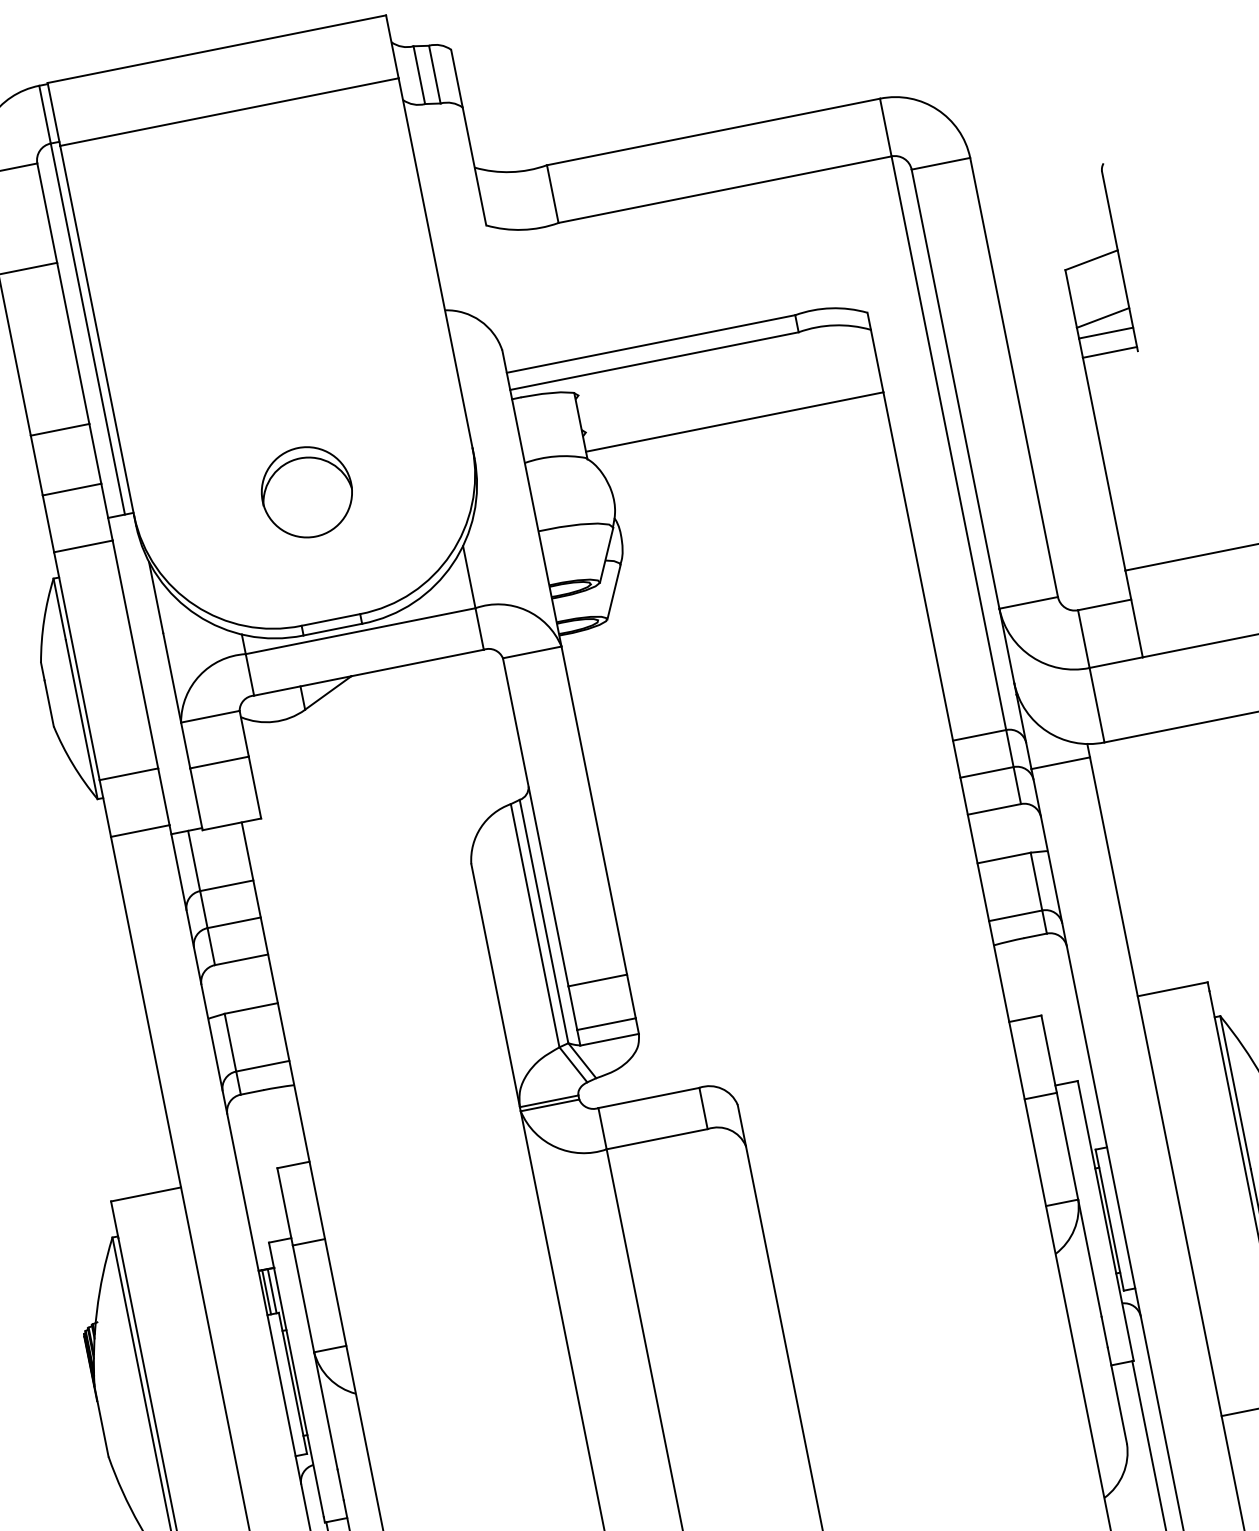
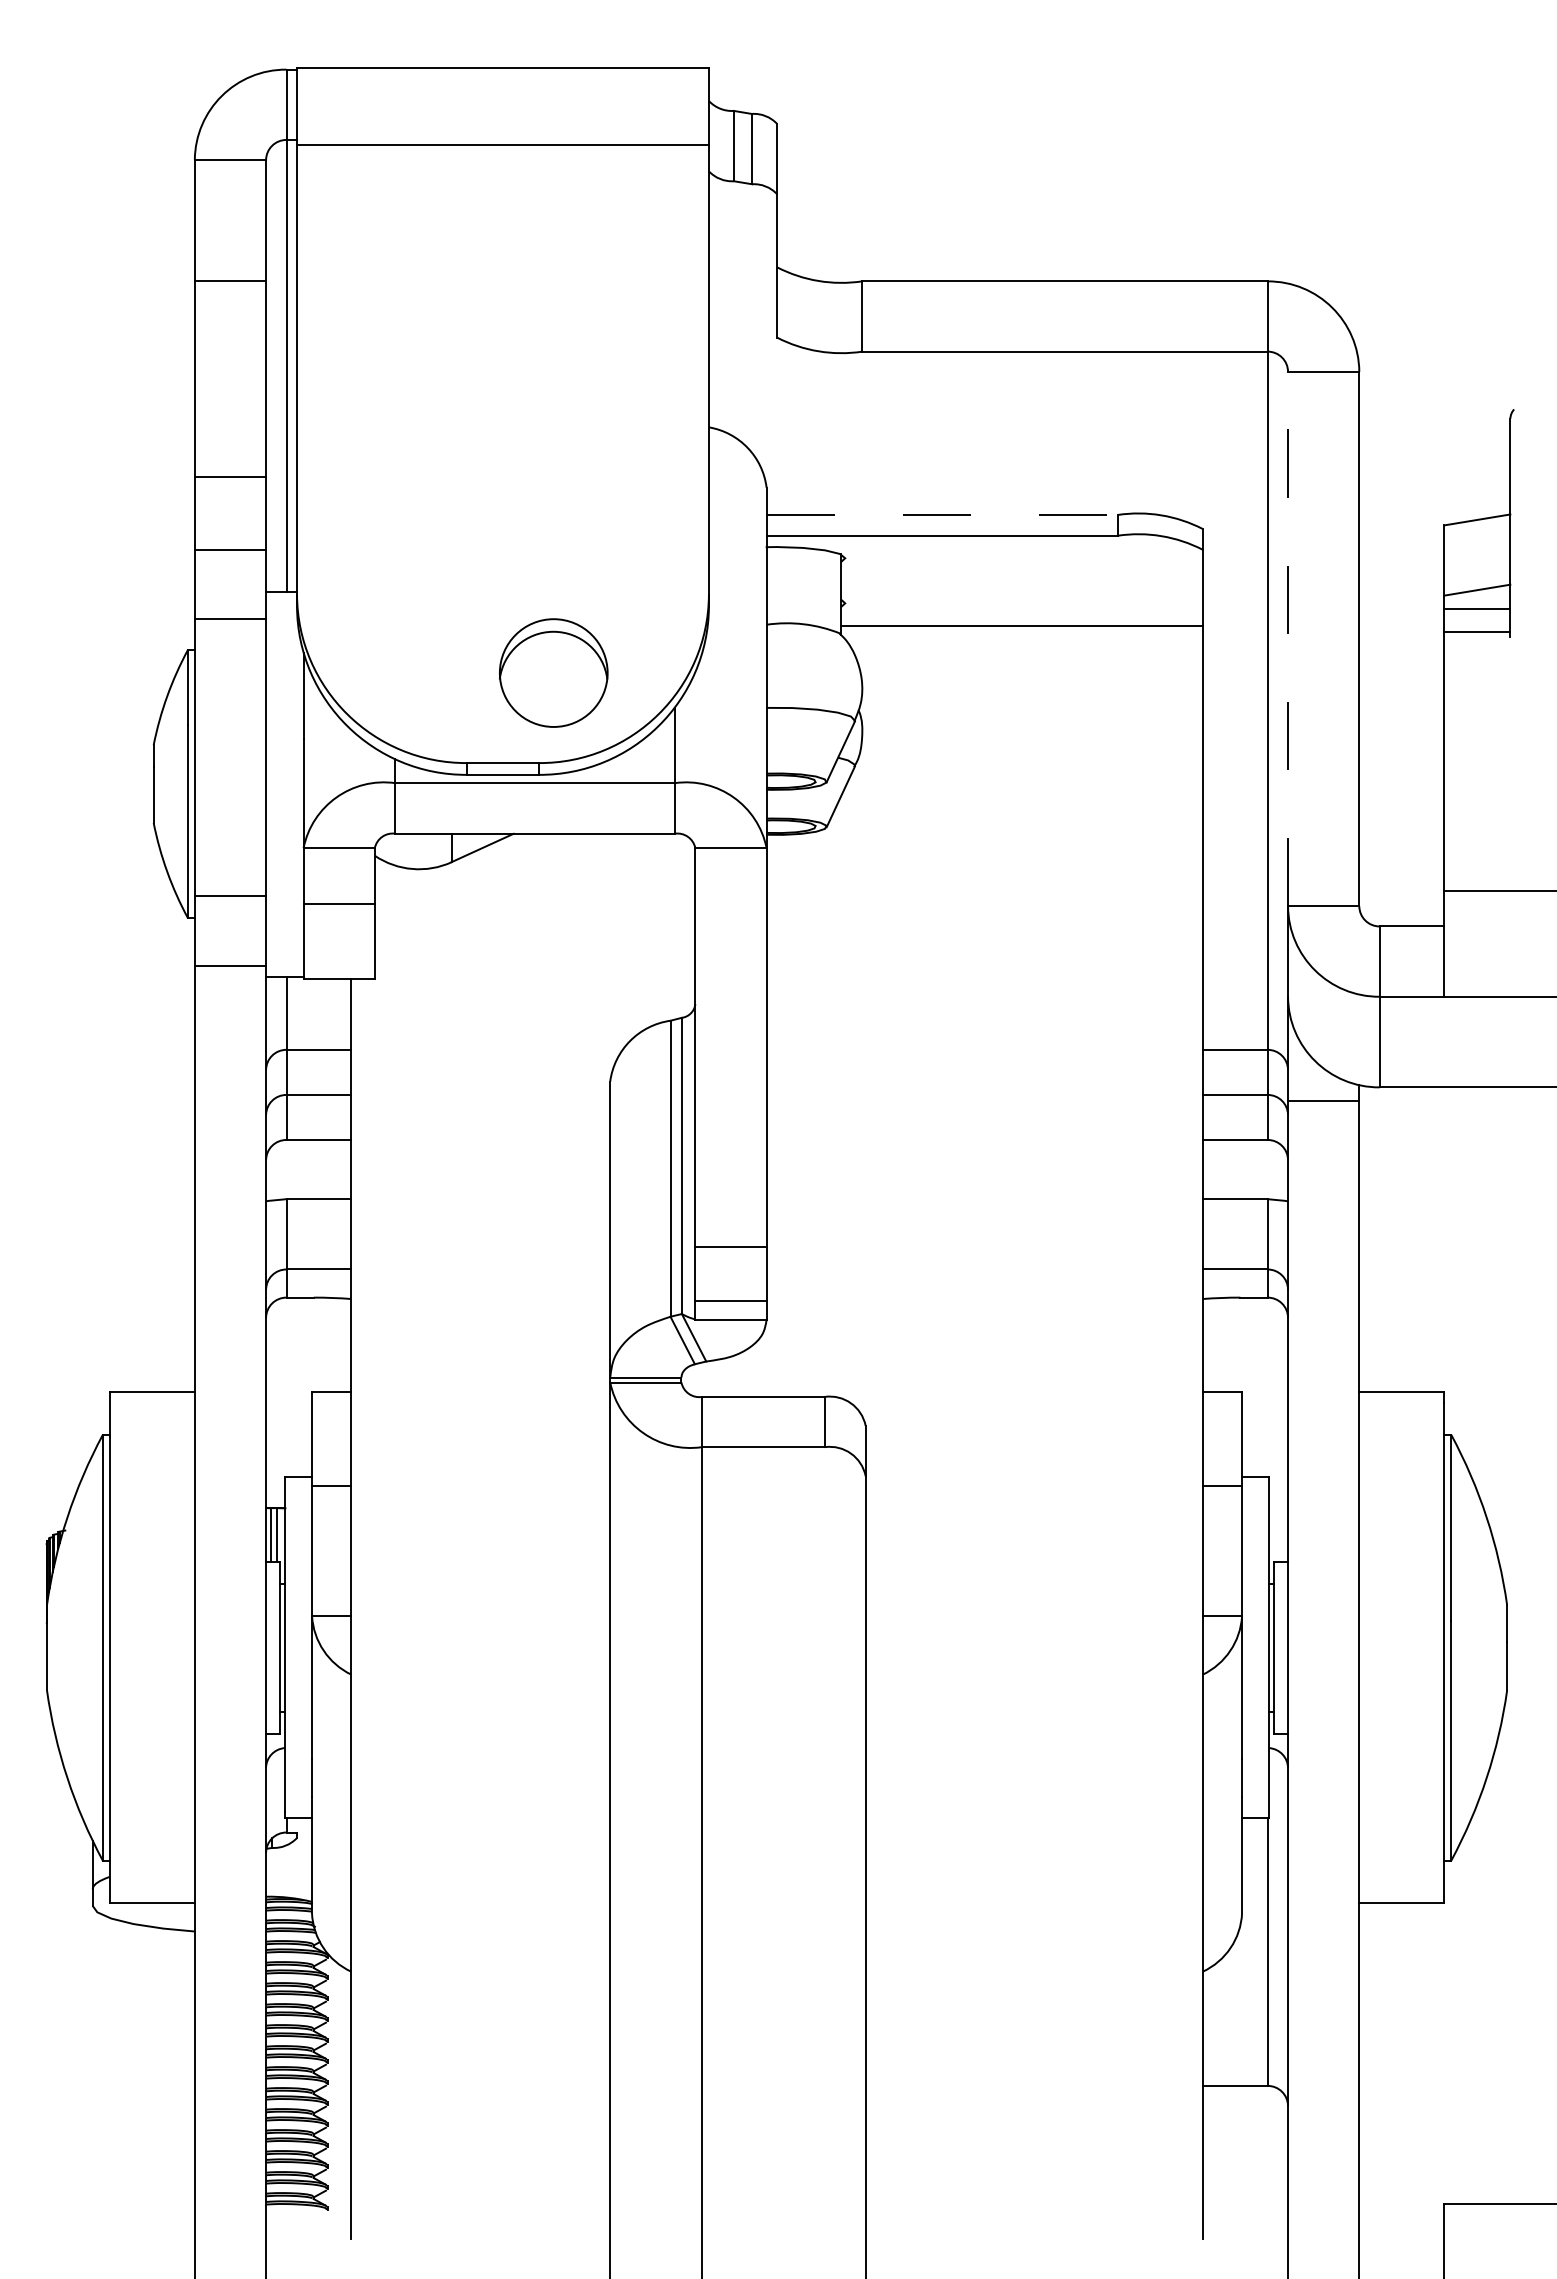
line: (651, 343) -> (942, 514), solid -> dashed
line: (955, 388) -> (1288, 638), solid -> dashed
part: (306, 491) -> (553, 672), moved

